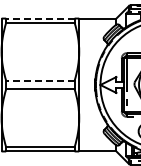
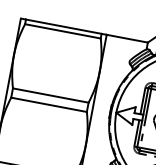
line: (39, 18) -> (62, 26), dashed -> solid
line: (39, 80) -> (49, 95), dashed -> solid

